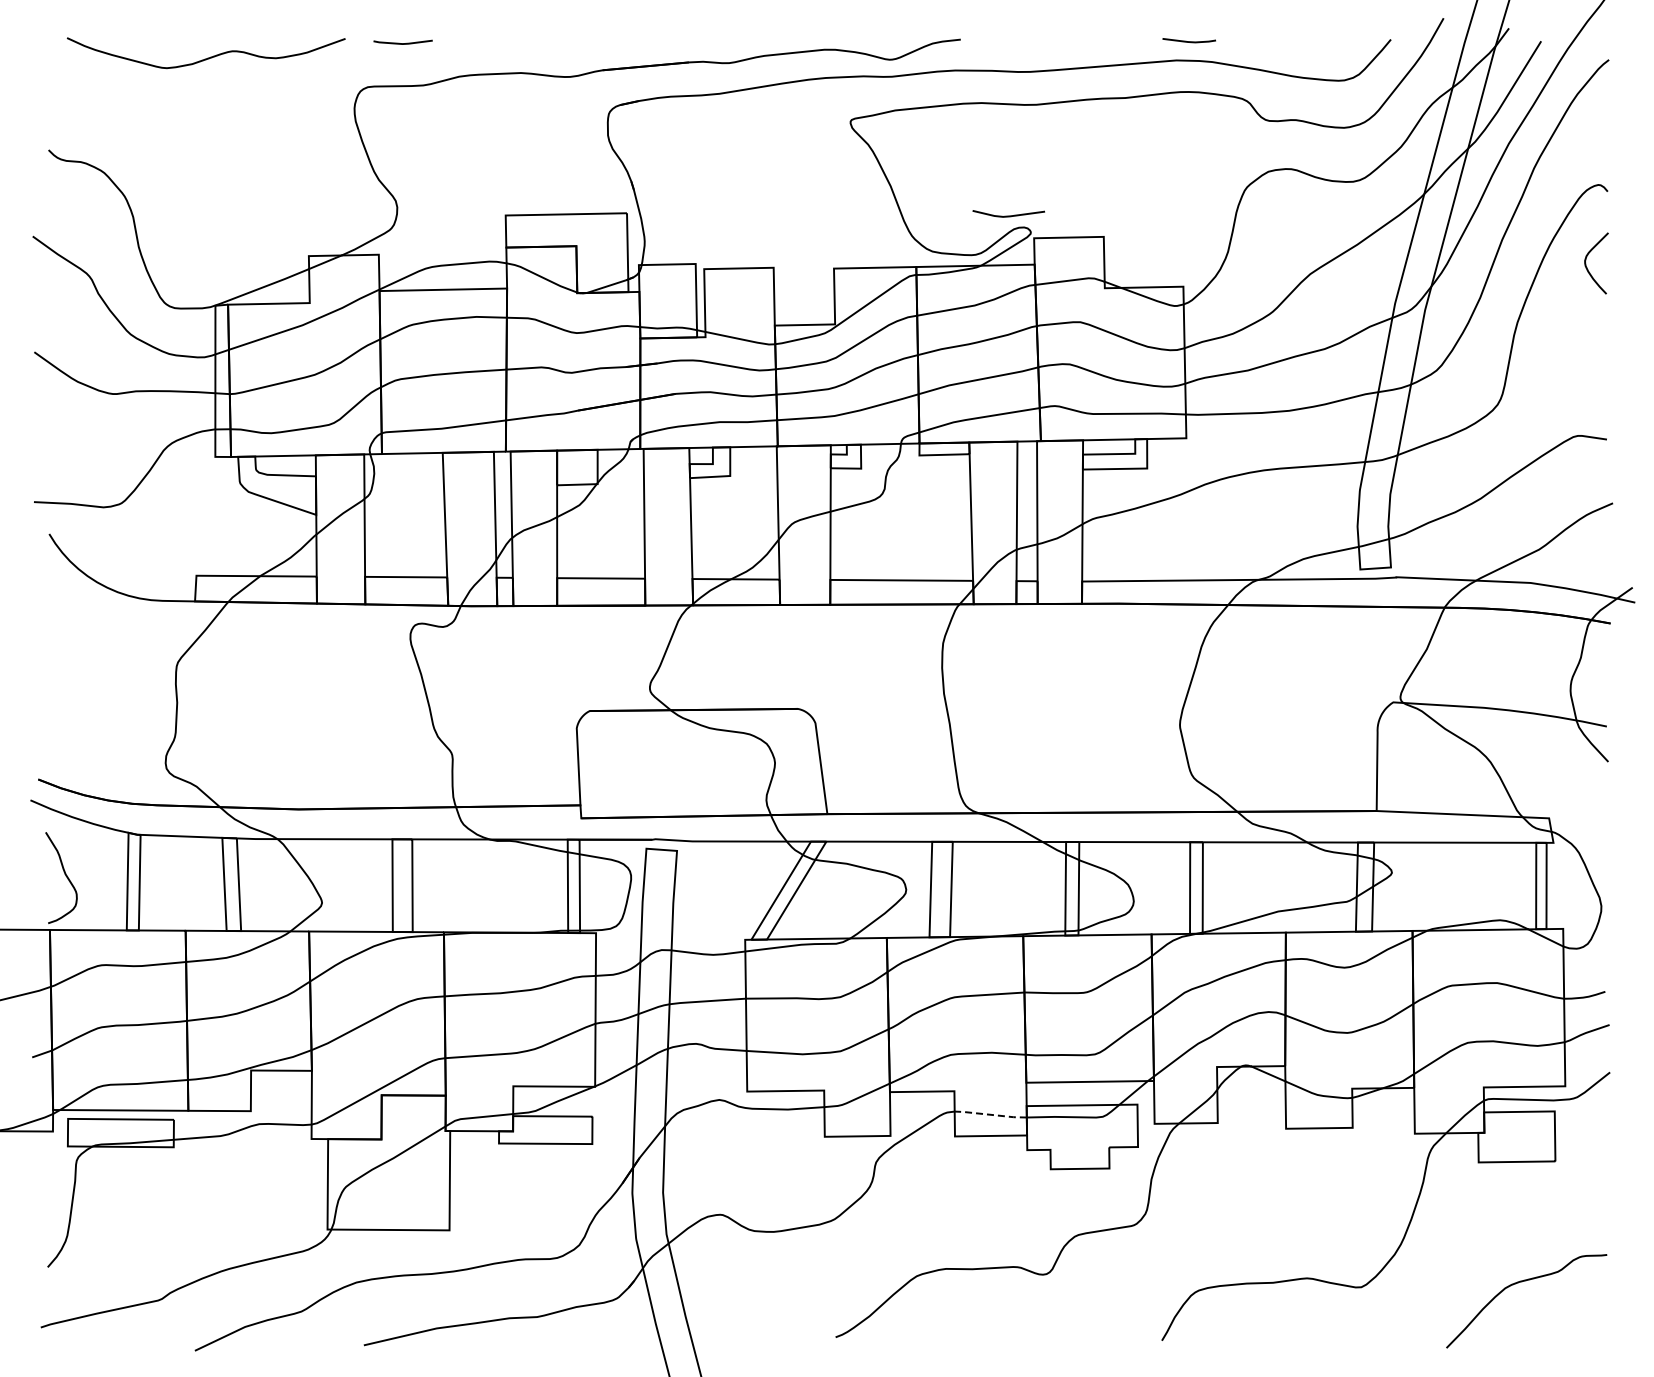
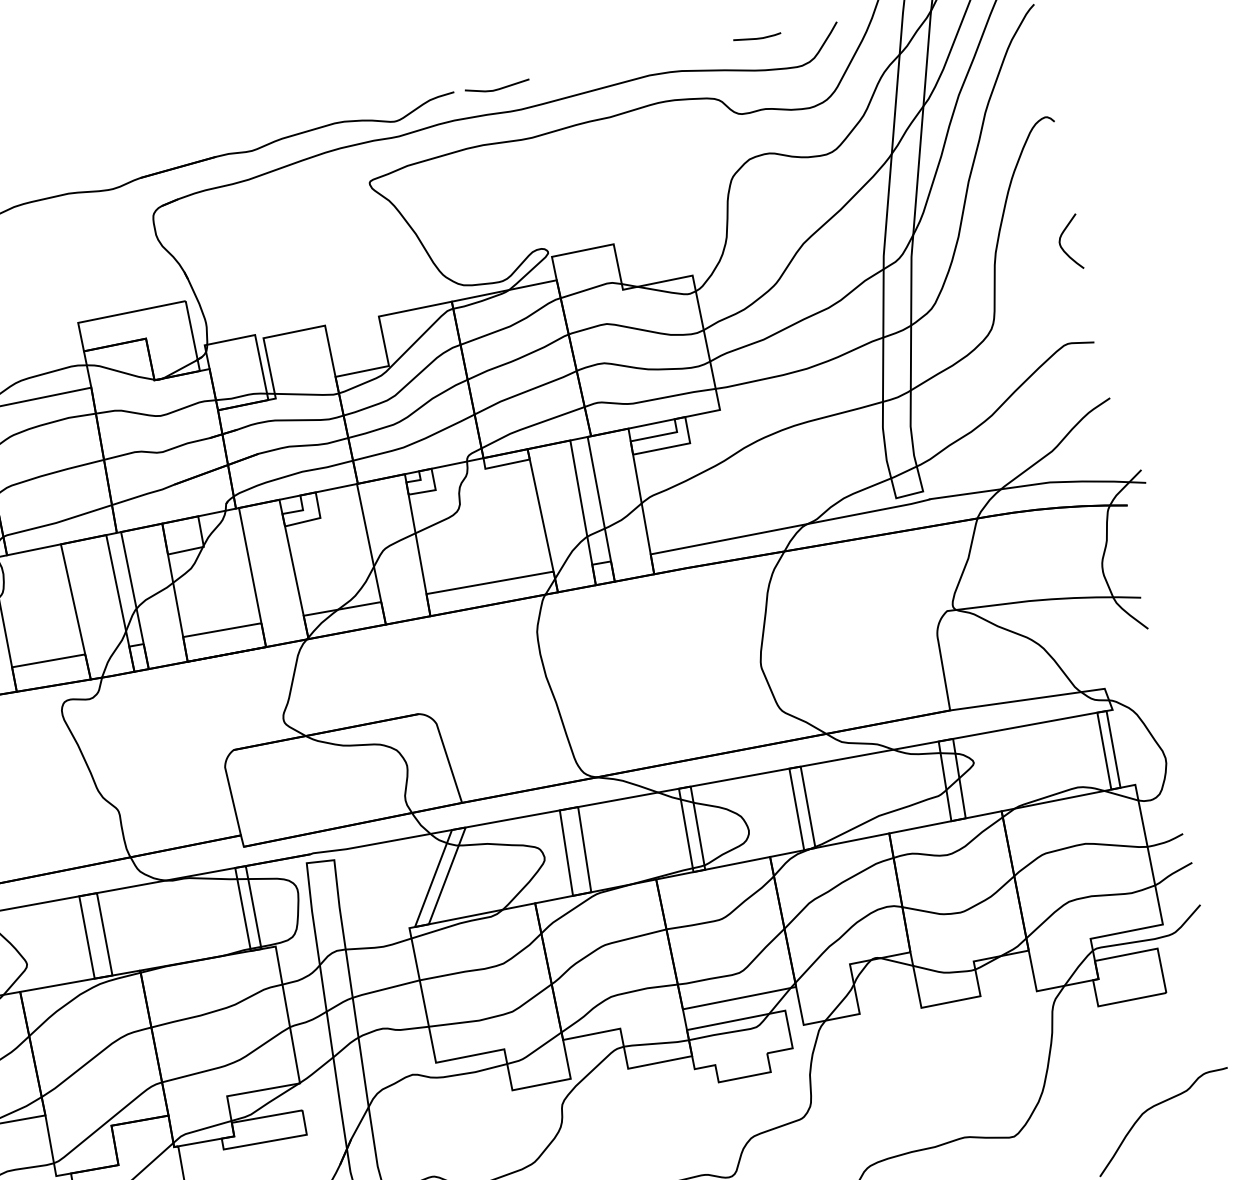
line: (1188, 41) -> (756, 38), moved
line: (1008, 215) -> (497, 88), moved
curve: (1587, 267) -> (1062, 247), moved
line: (990, 1114) -> (656, 1043), dashed -> solid

